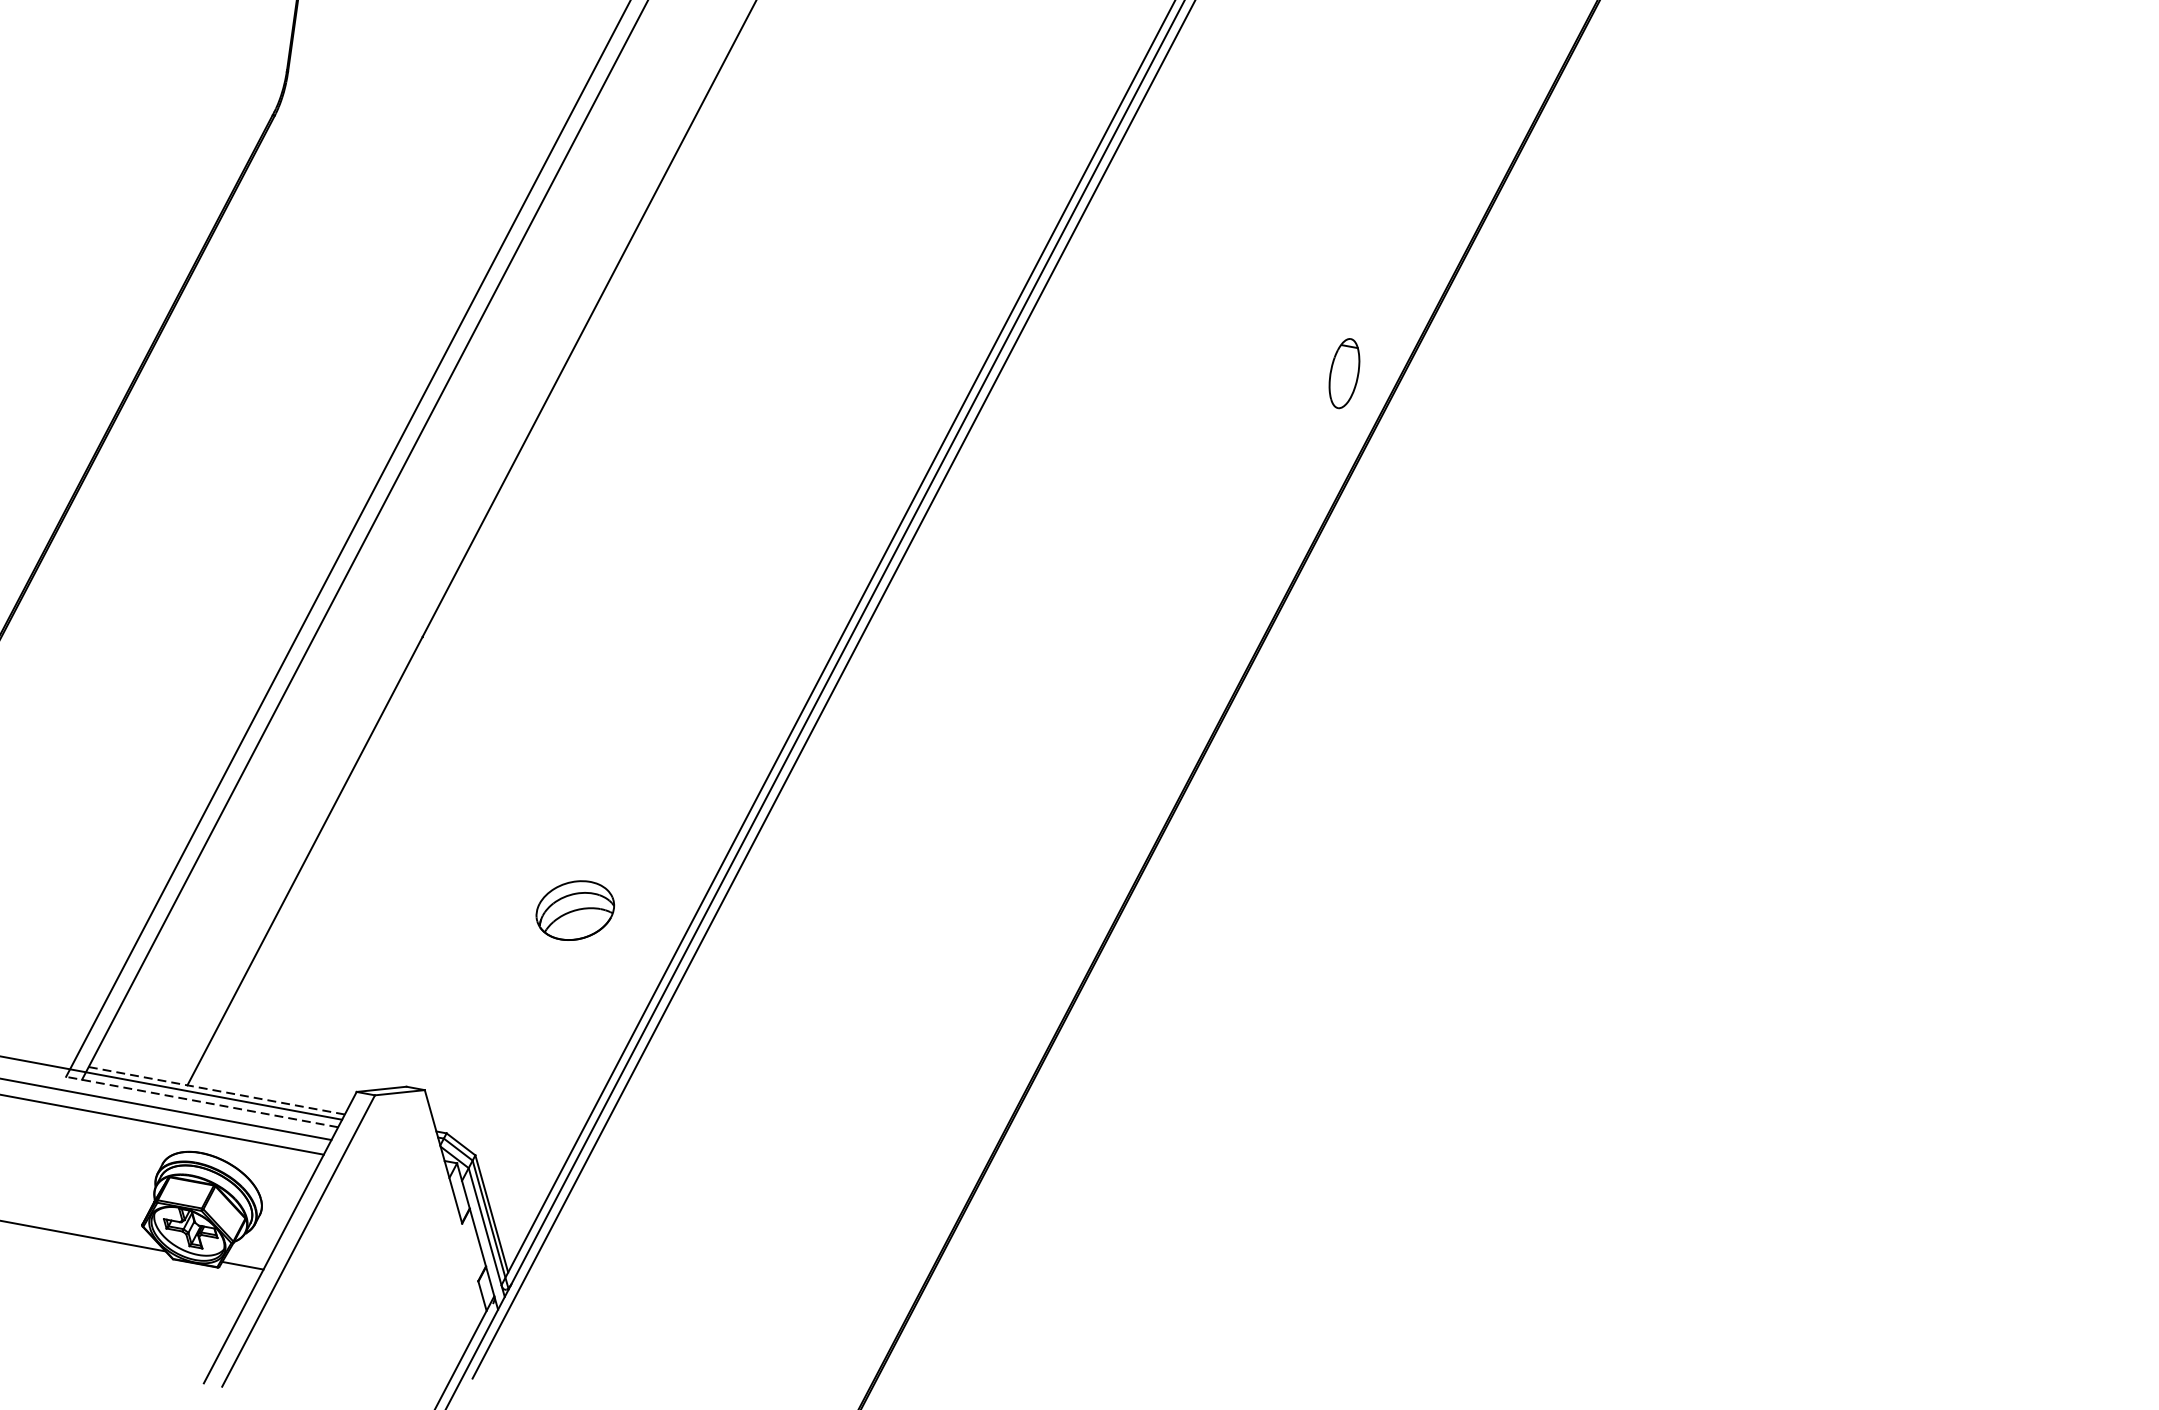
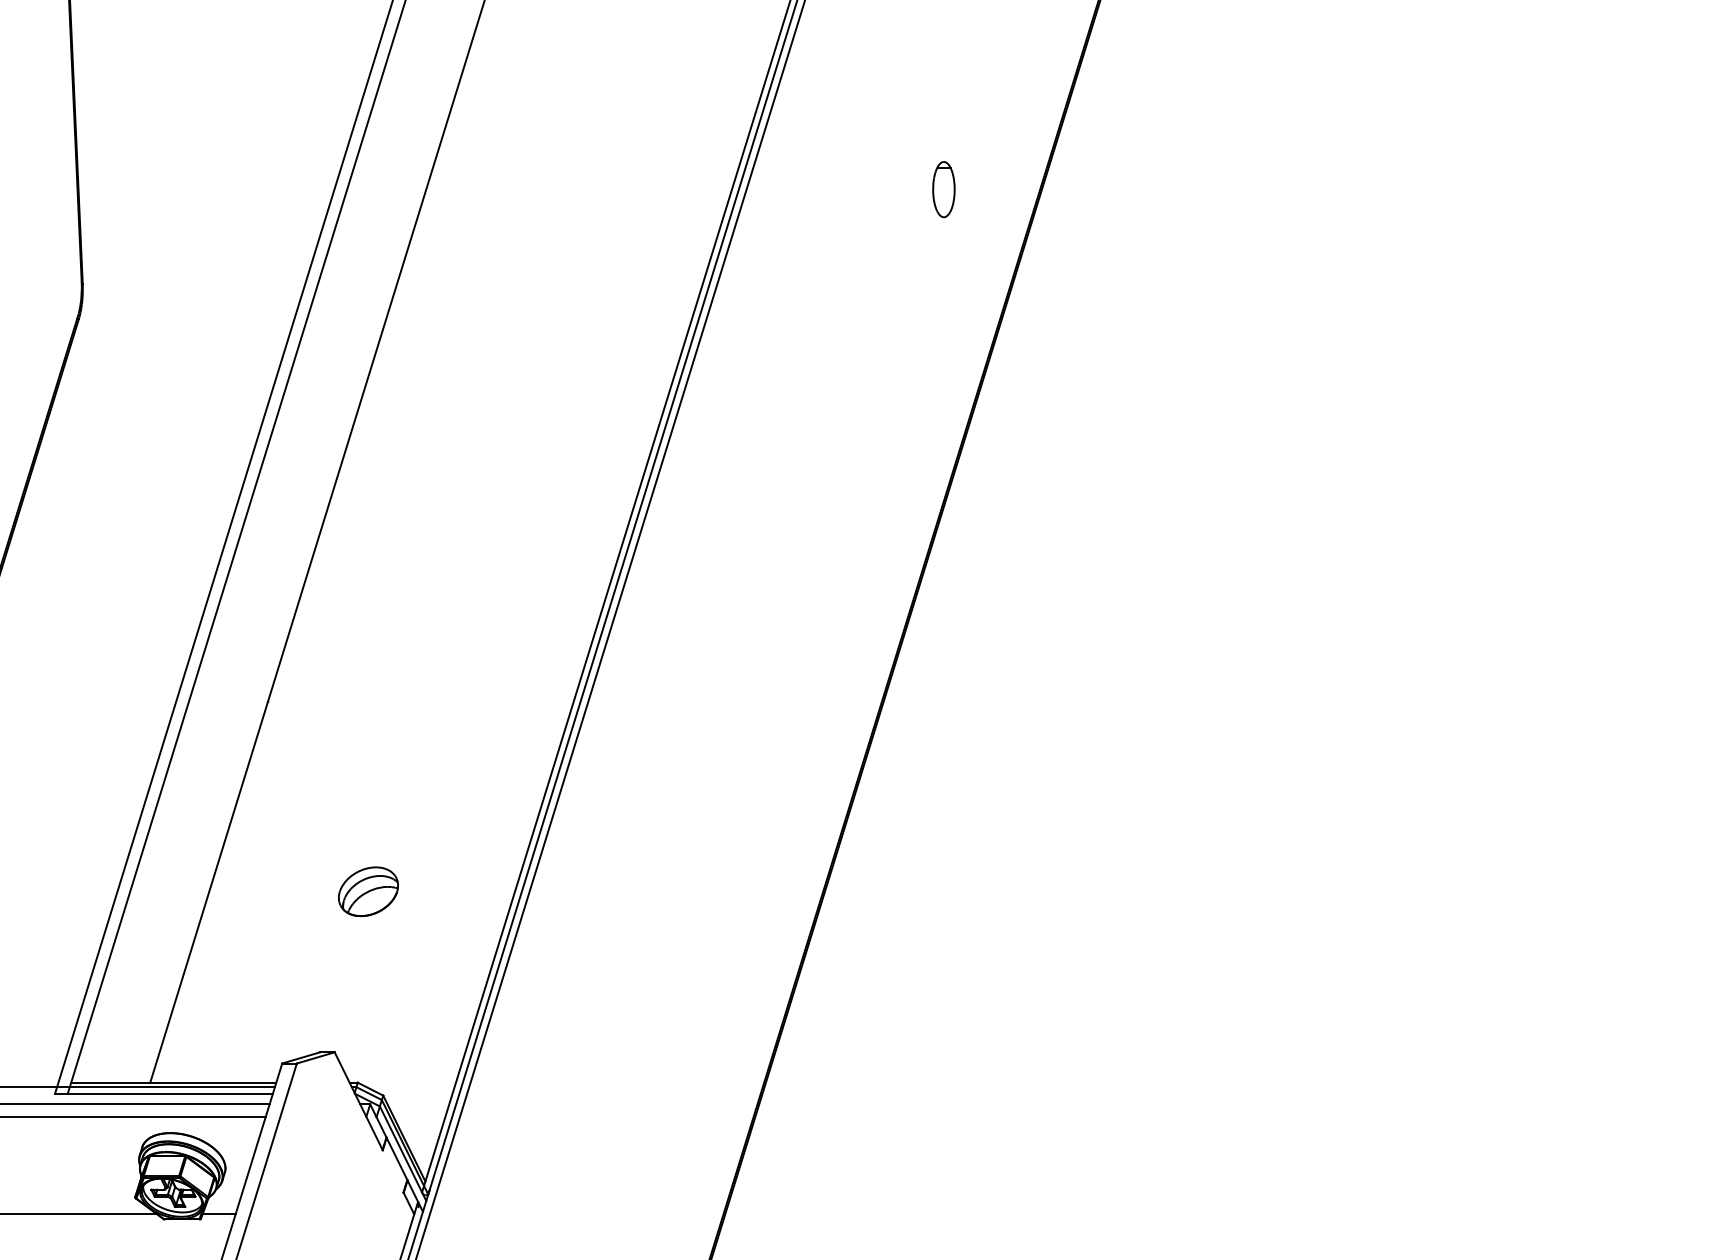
part: (1343, 373) -> (943, 189), moved
part: (575, 910) -> (368, 891), moved
line: (216, 1090) -> (173, 1082), dashed -> solid
line: (202, 1102) -> (164, 1093), dashed -> solid

